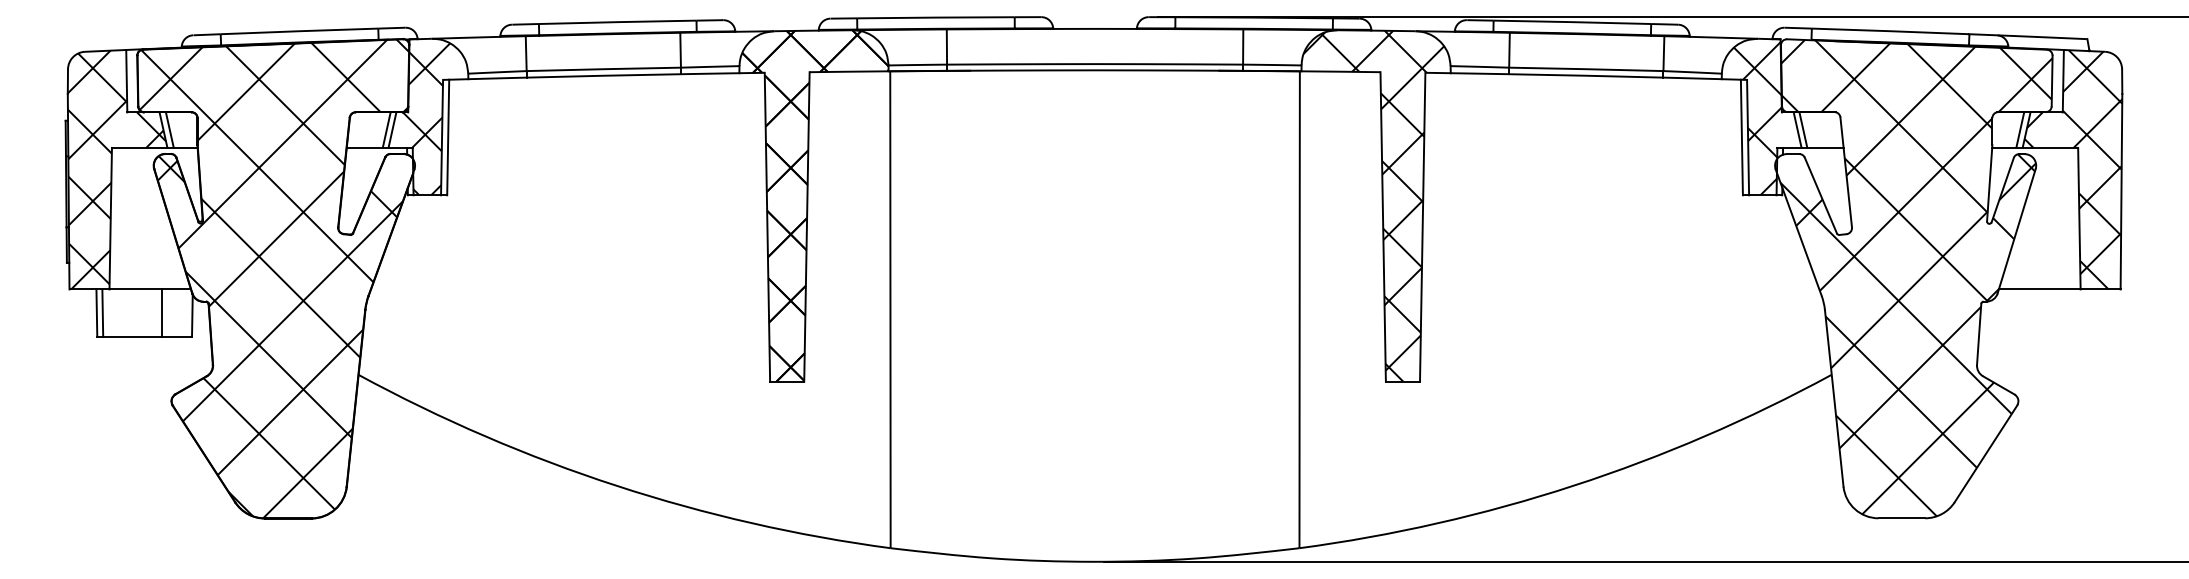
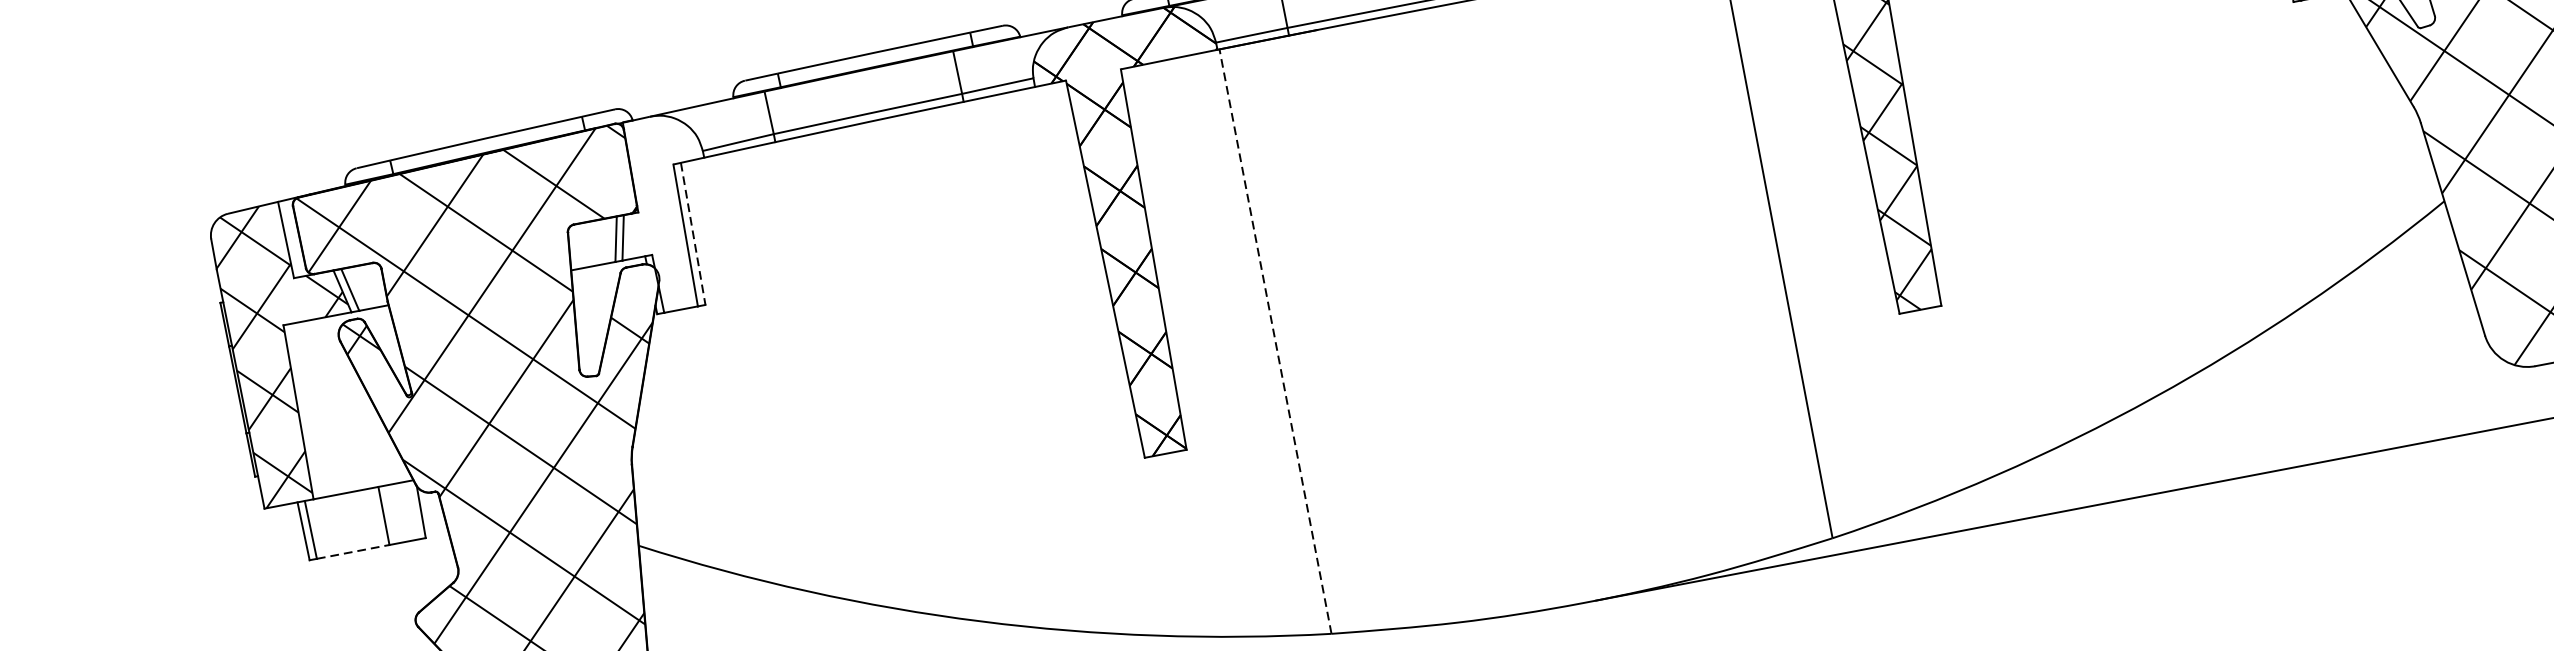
hatch: (426, 119) -> (662, 216), removed
line: (448, 137) -> (693, 233), solid -> dashed
line: (890, 309) -> (1275, 341), solid -> dashed
line: (132, 336) -> (352, 551), solid -> dashed

